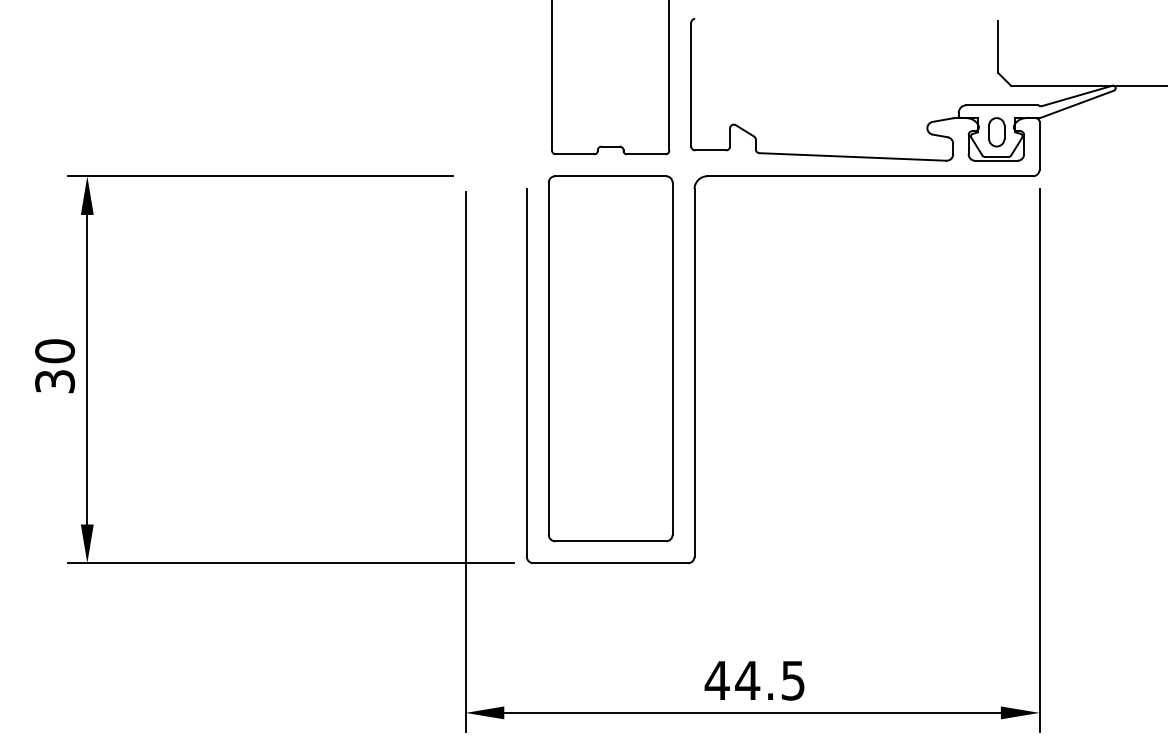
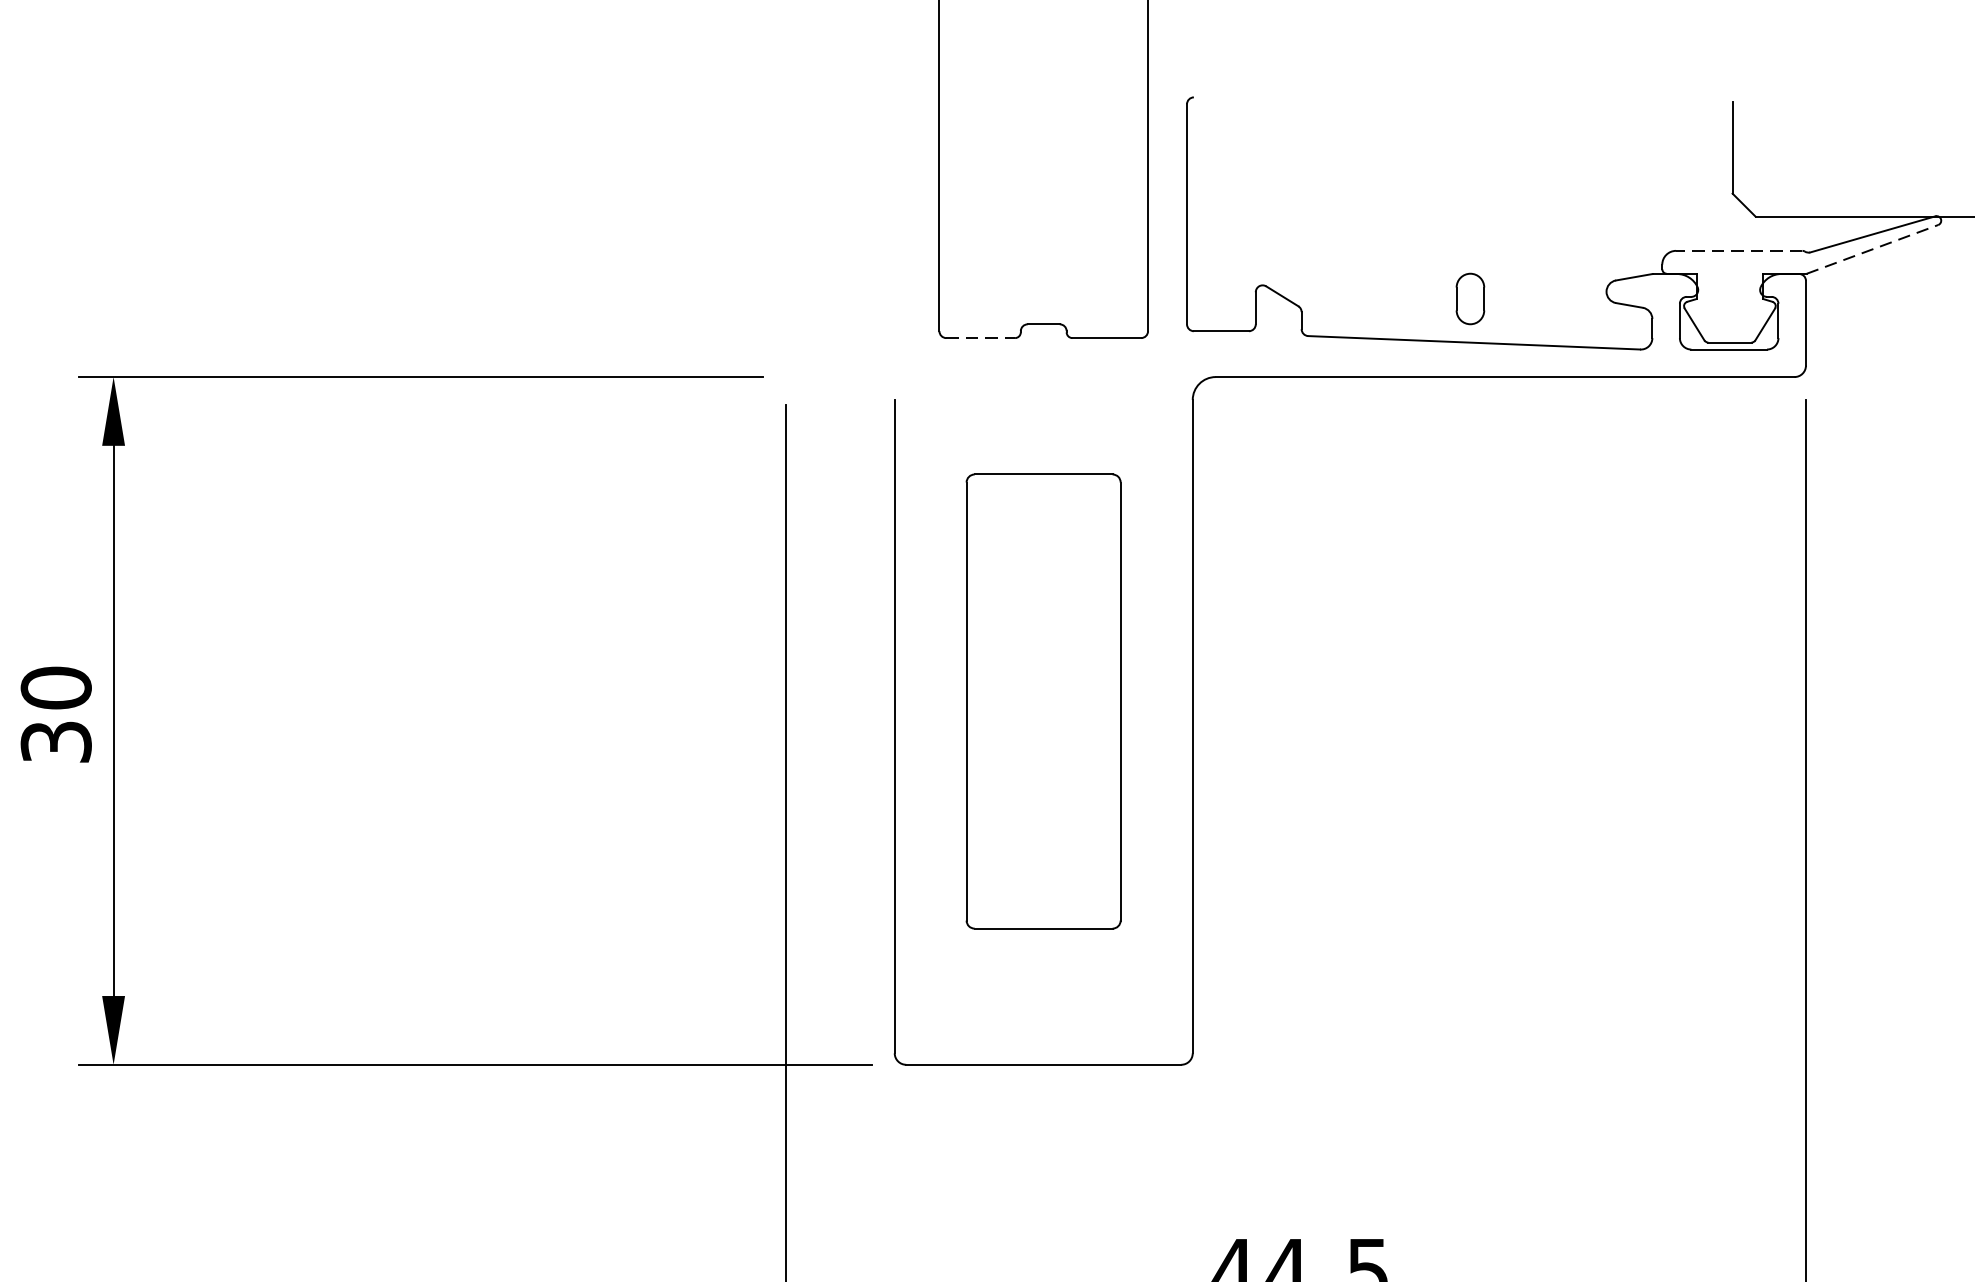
line: (1077, 104) -> (1873, 249), solid -> dashed
line: (1002, 105) -> (1740, 251), solid -> dashed
part: (996, 132) -> (1469, 299), moved
line: (575, 154) -> (981, 338), solid -> dashed
part: (610, 358) -> (1043, 700), size x0.7

